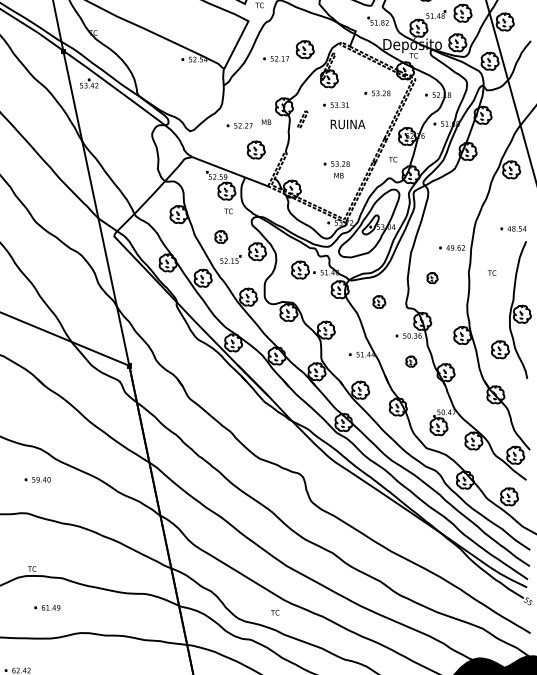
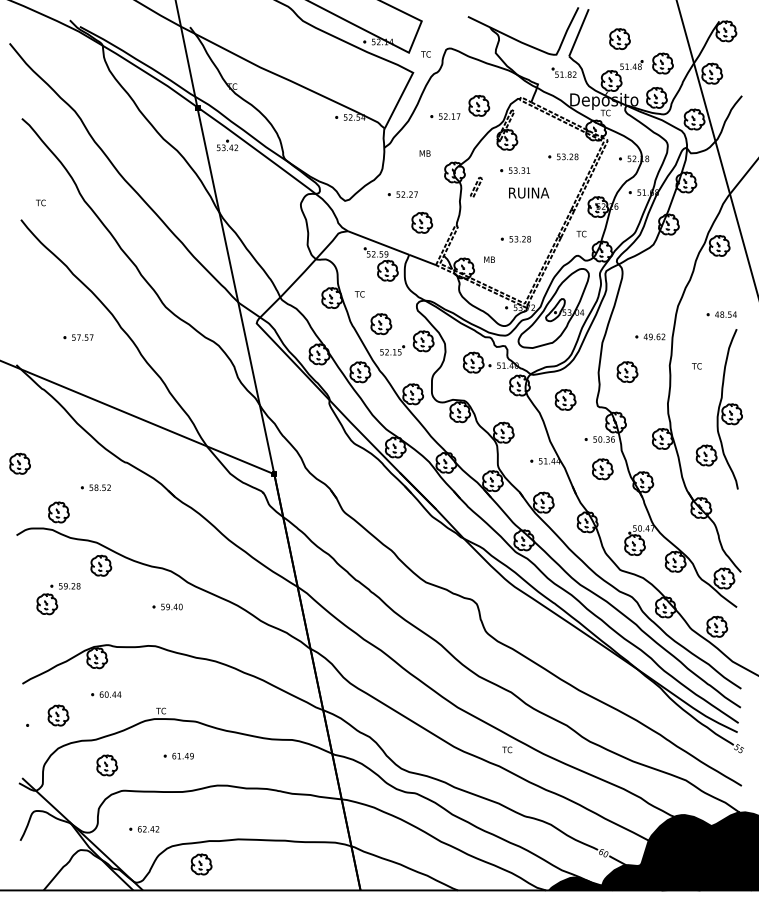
text: (266, 122) -> (424, 153), moved
text: (338, 175) -> (489, 259), moved
text: (228, 211) -> (359, 294), moved
part: (221, 237) -> (381, 324), size x1.43
part: (432, 277) -> (627, 371), size x1.67
part: (379, 301) -> (565, 399), size x1.43
part: (411, 361) -> (602, 469), size x1.67
text: (275, 612) -> (507, 749), moved

